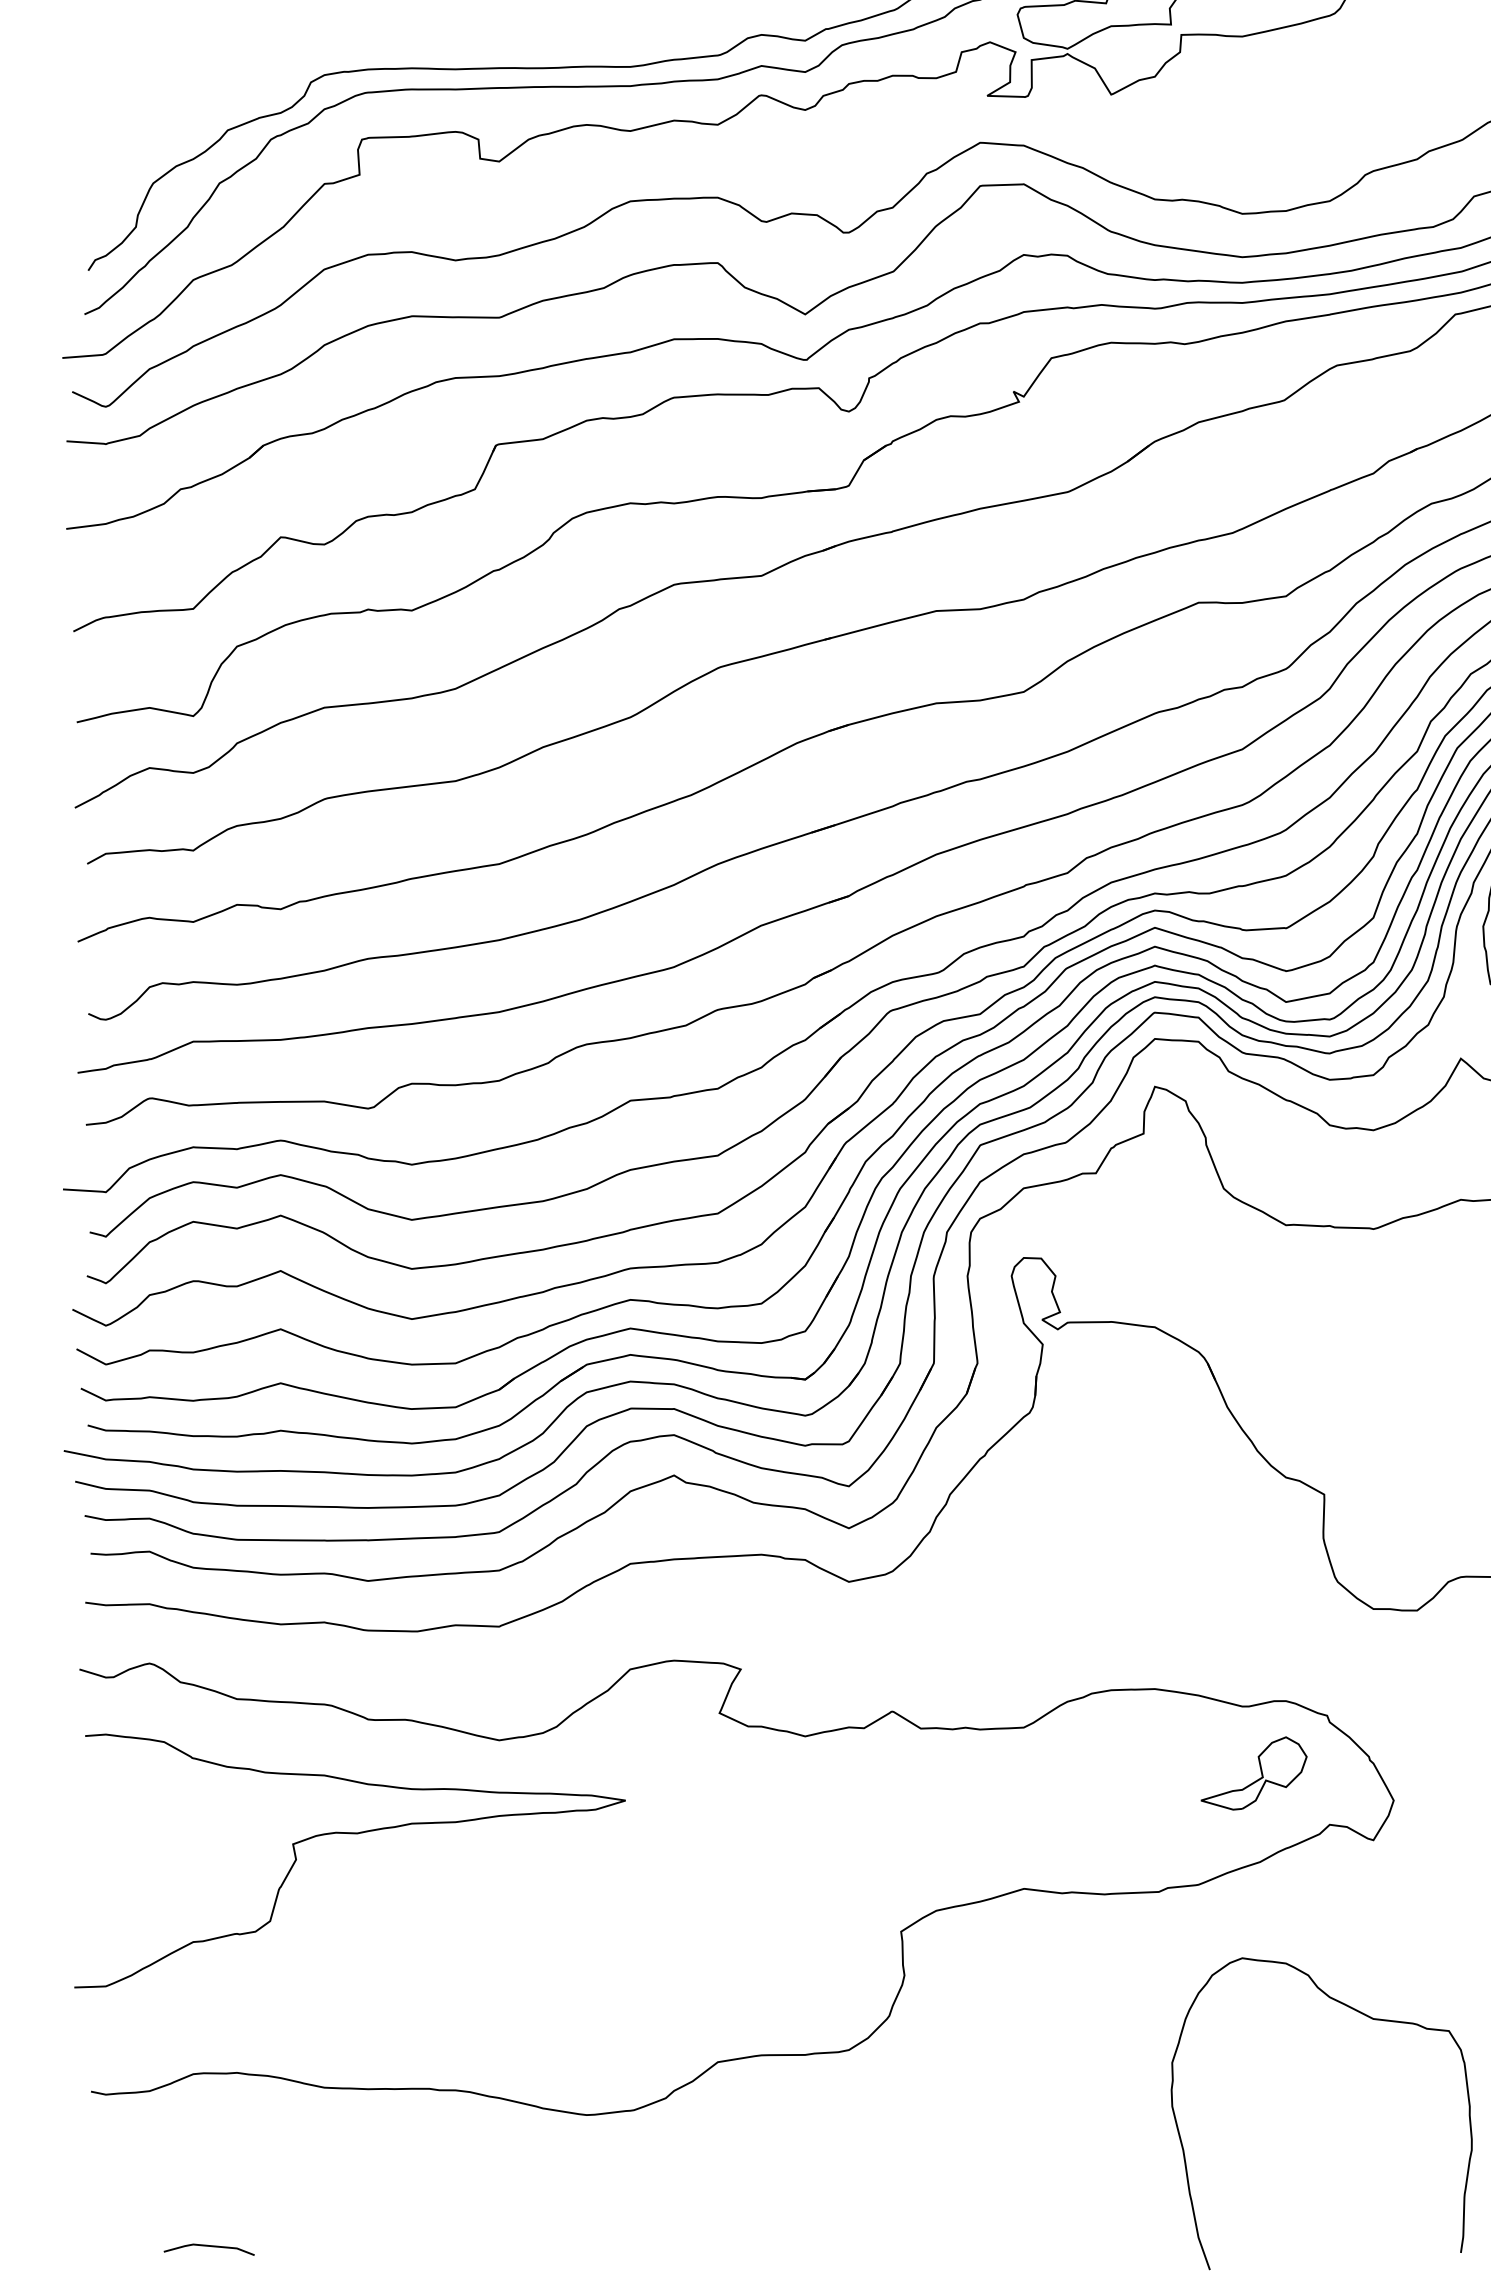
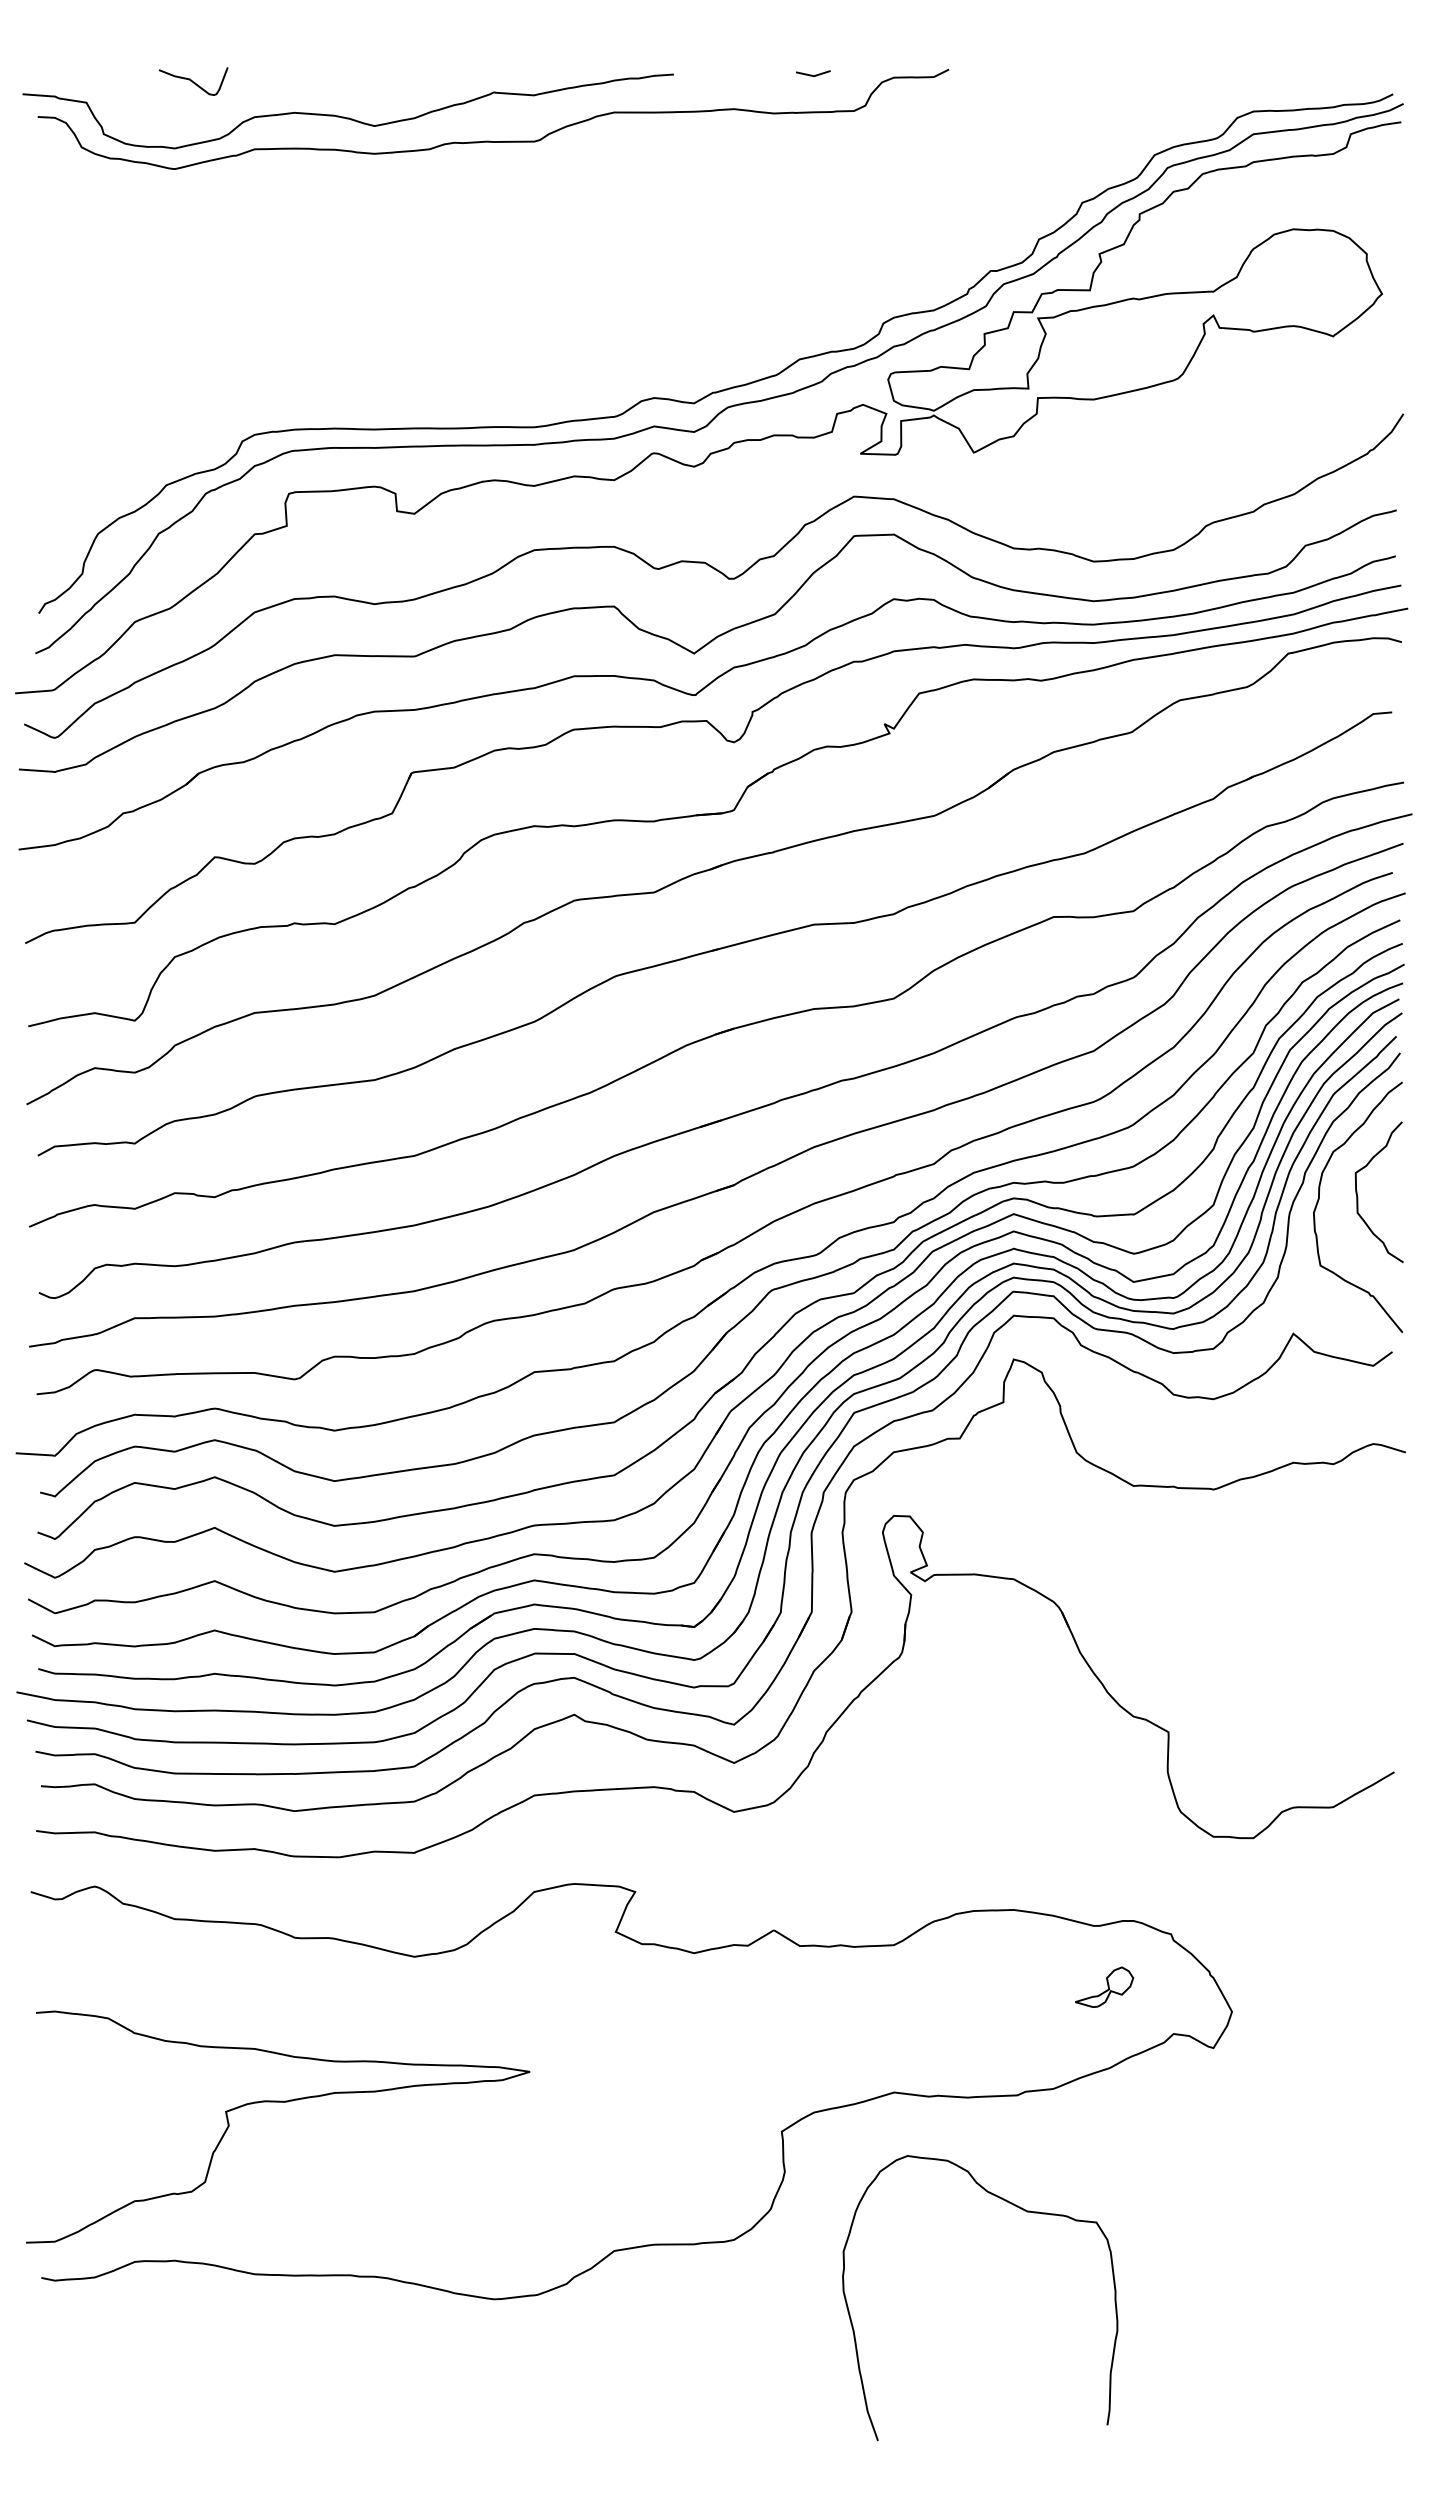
part: (1254, 1773) -> (1104, 1987), size x0.6
curve: (350, 1834) -> (278, 2102), moved
curve: (1369, 2017) -> (1023, 2210), moved
curve: (208, 2246) -> (148, 2419), removed

